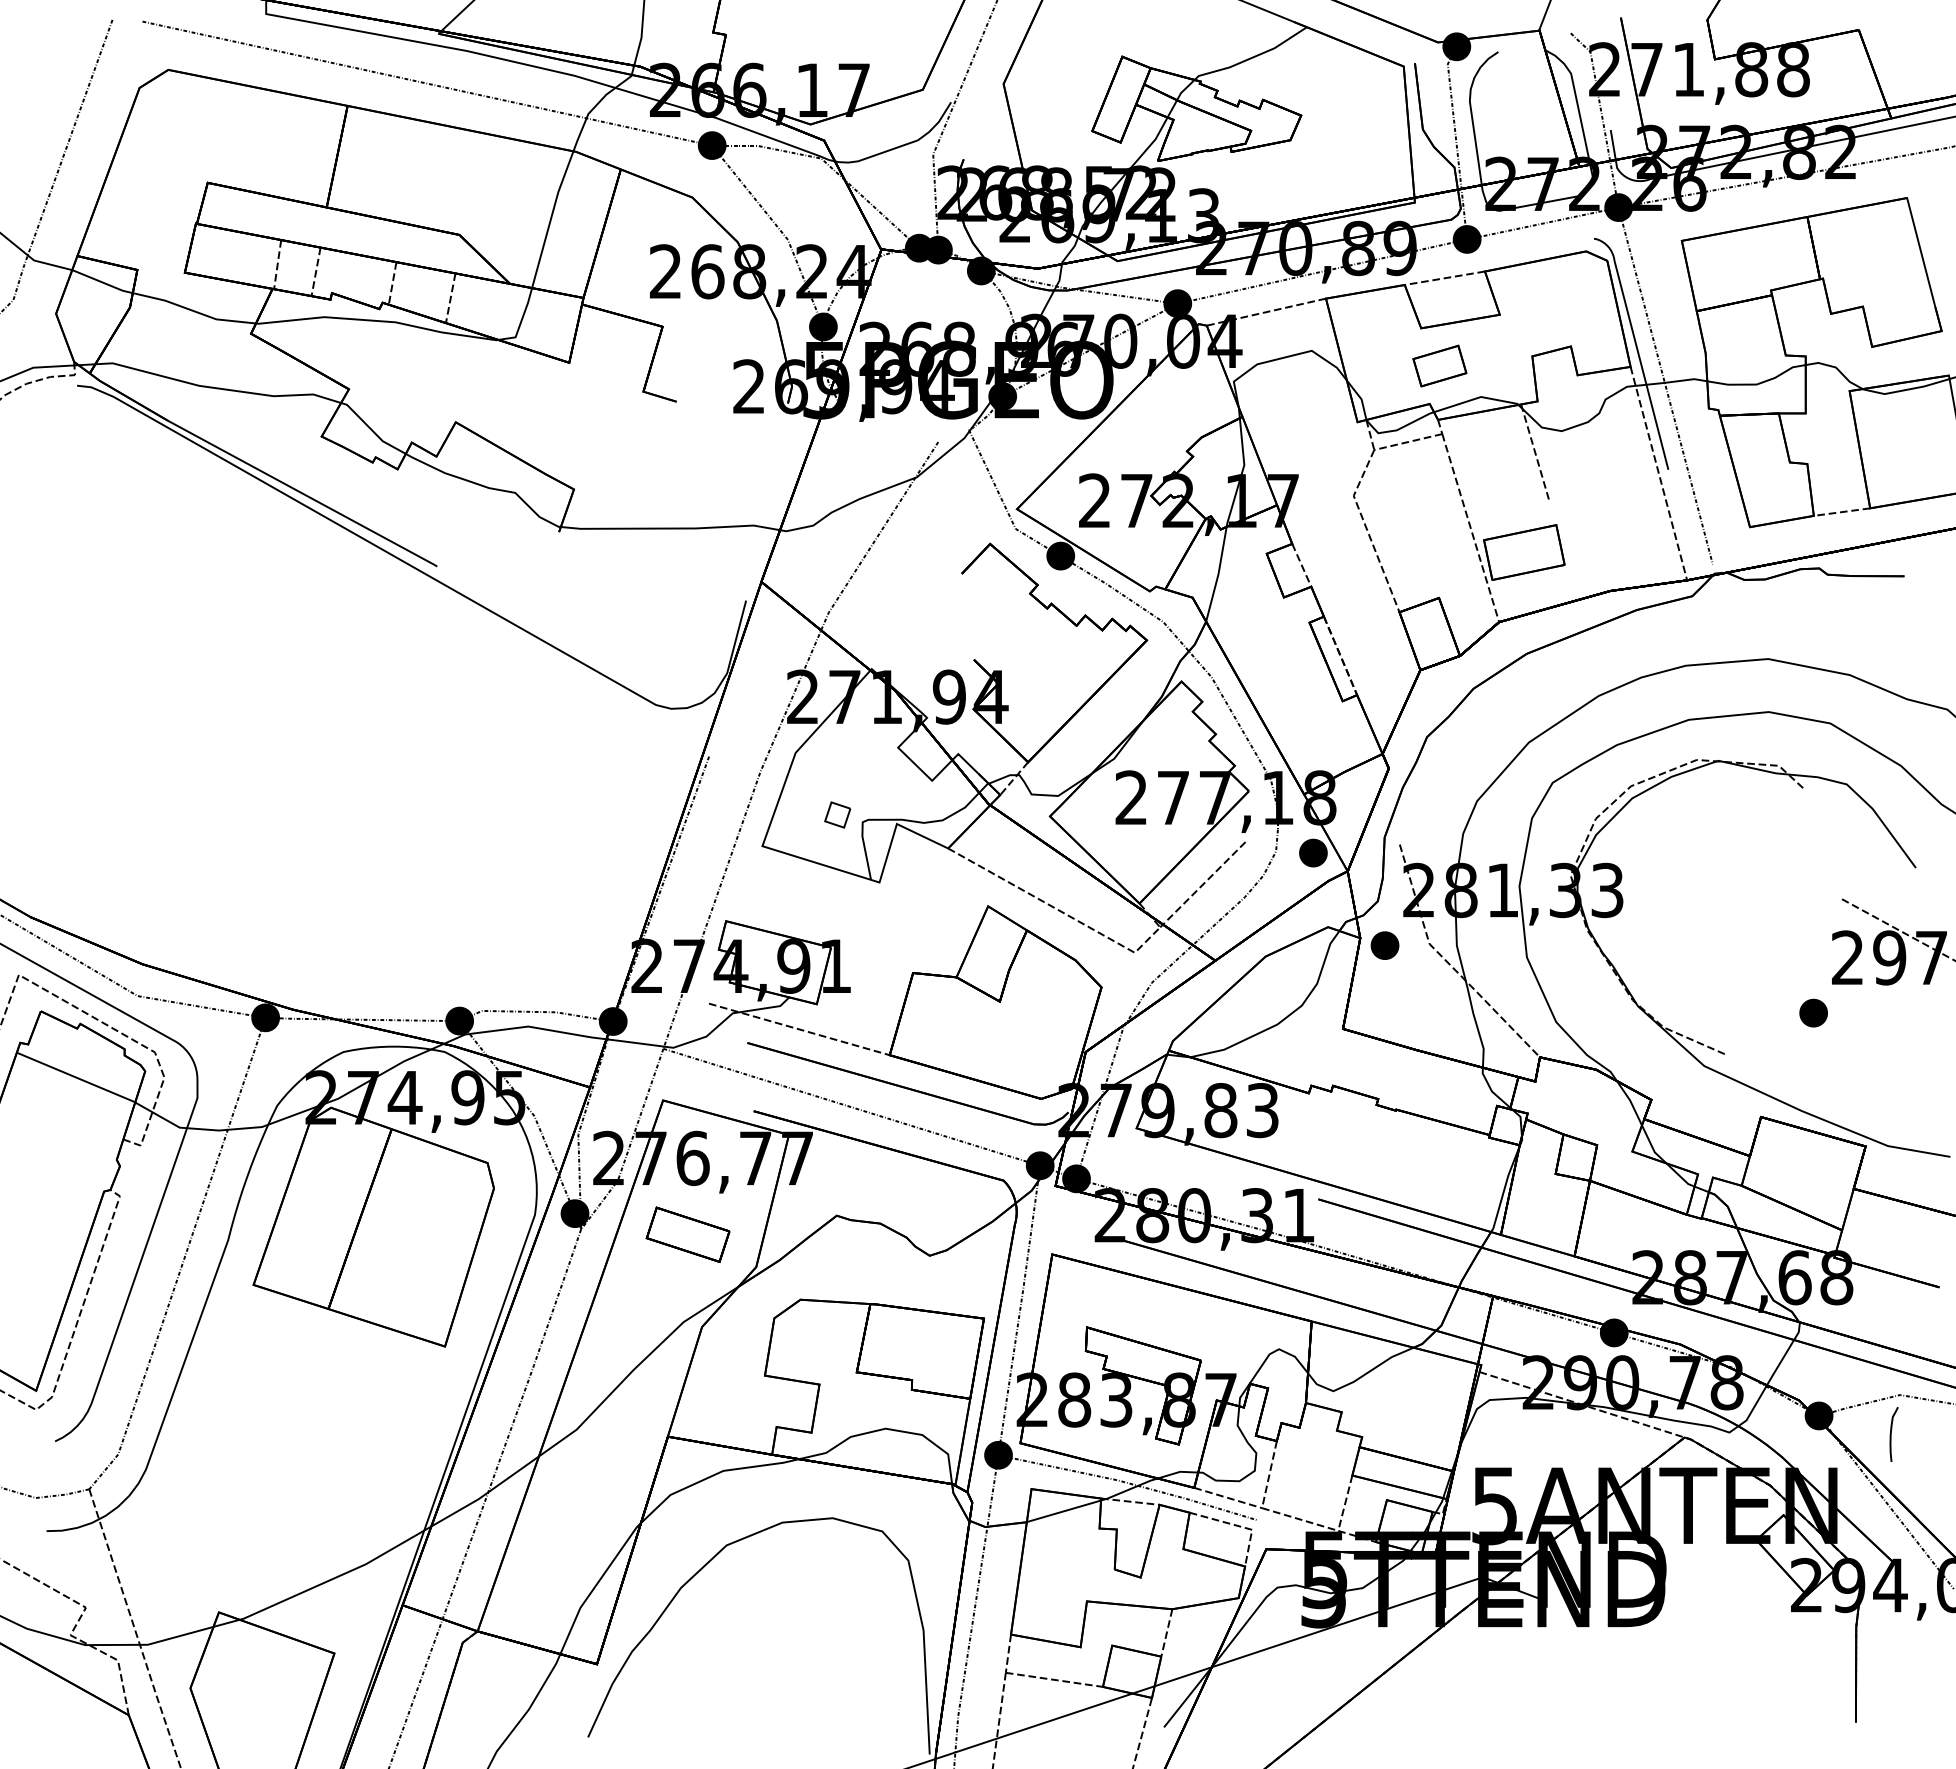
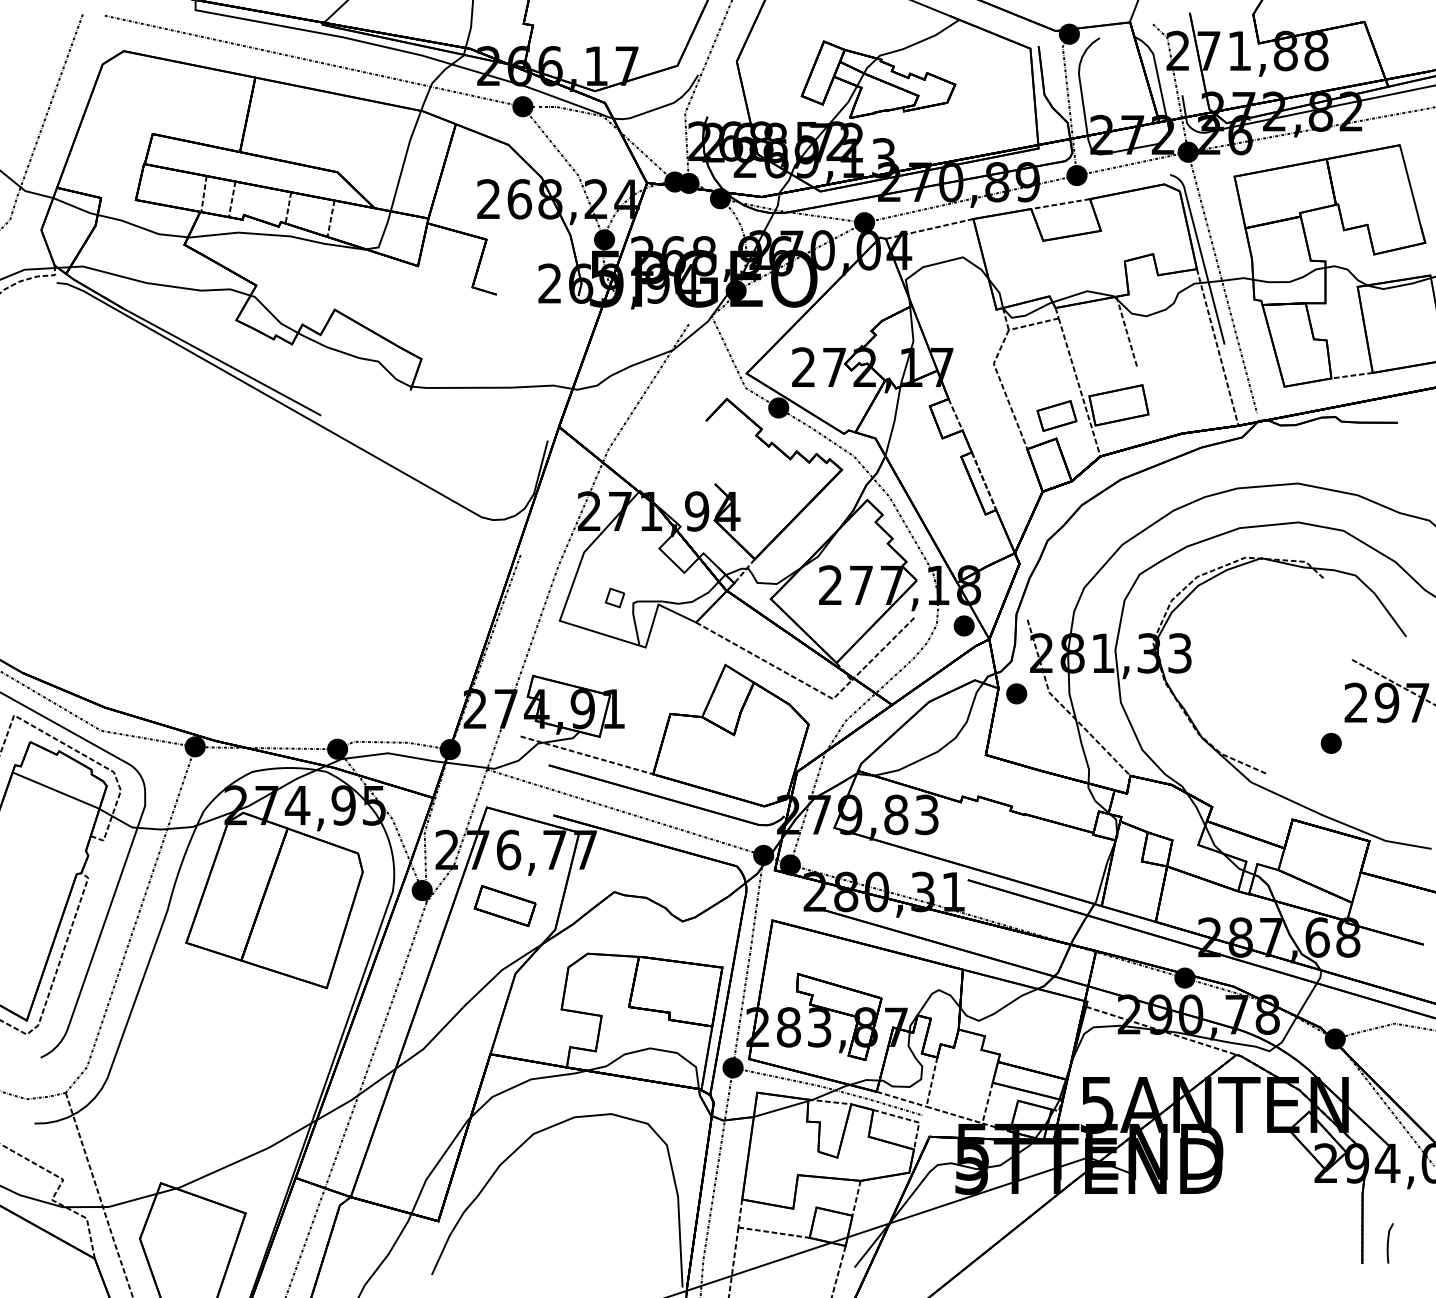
part: (1439, 365) -> (1056, 415), moved
curve: (1891, 1434) -> (1388, 1243), moved

